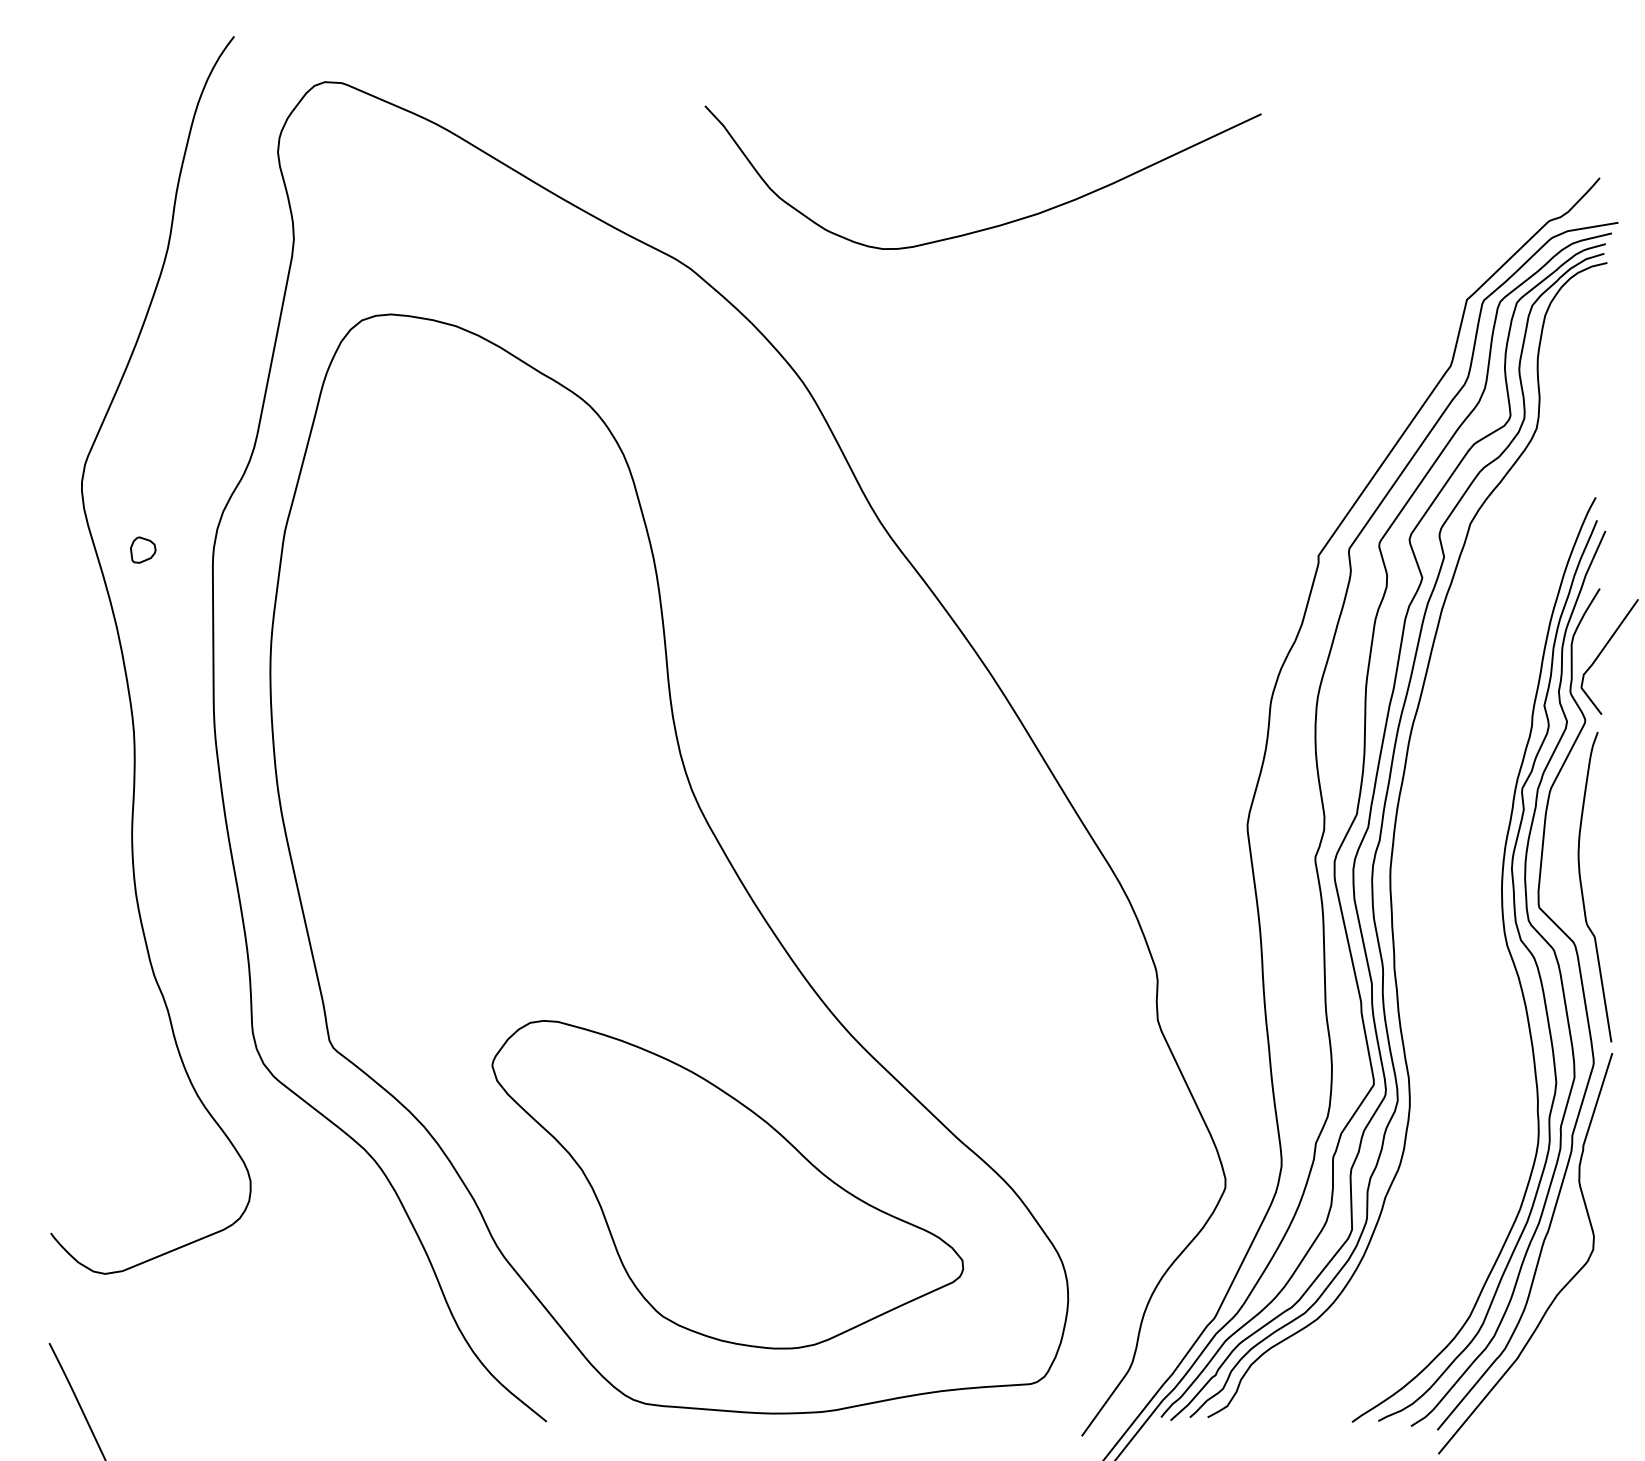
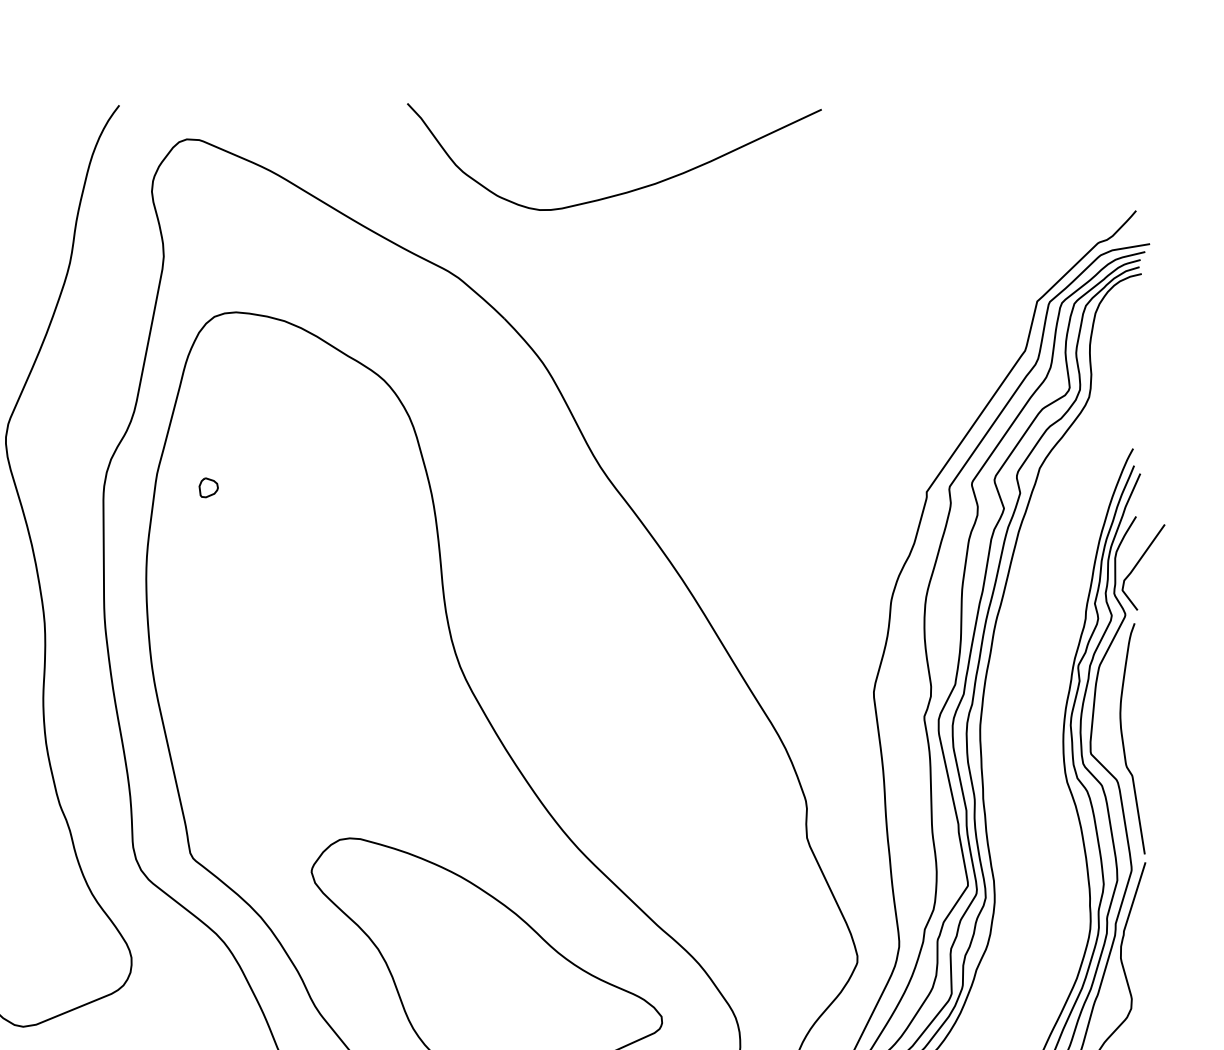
curve: (995, 225) -> (623, 192), moved
part: (143, 549) -> (208, 487), moved

